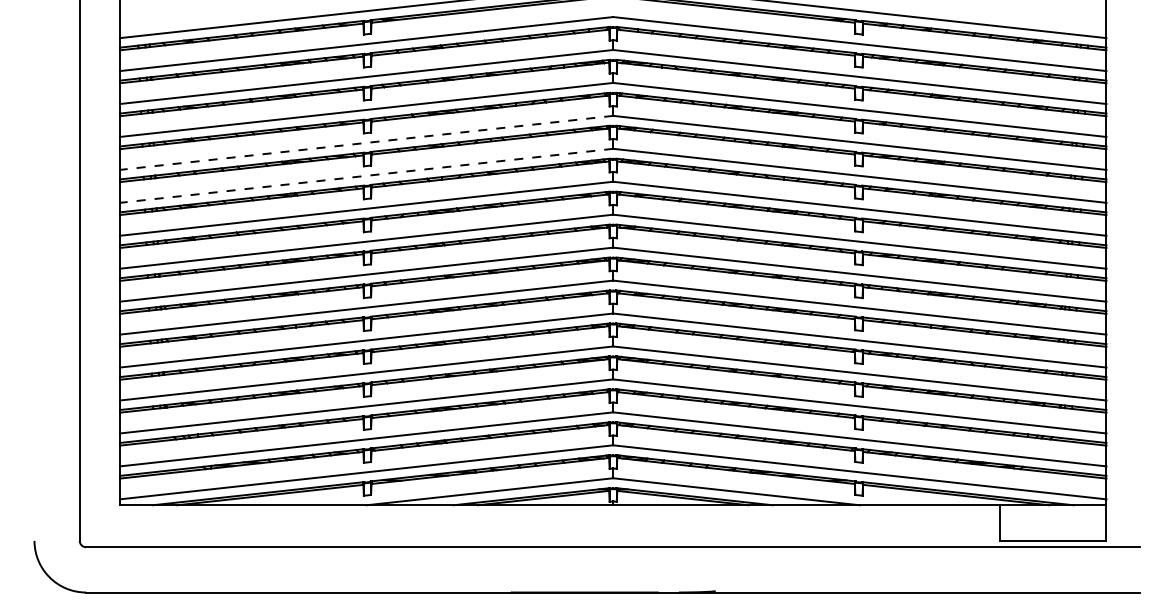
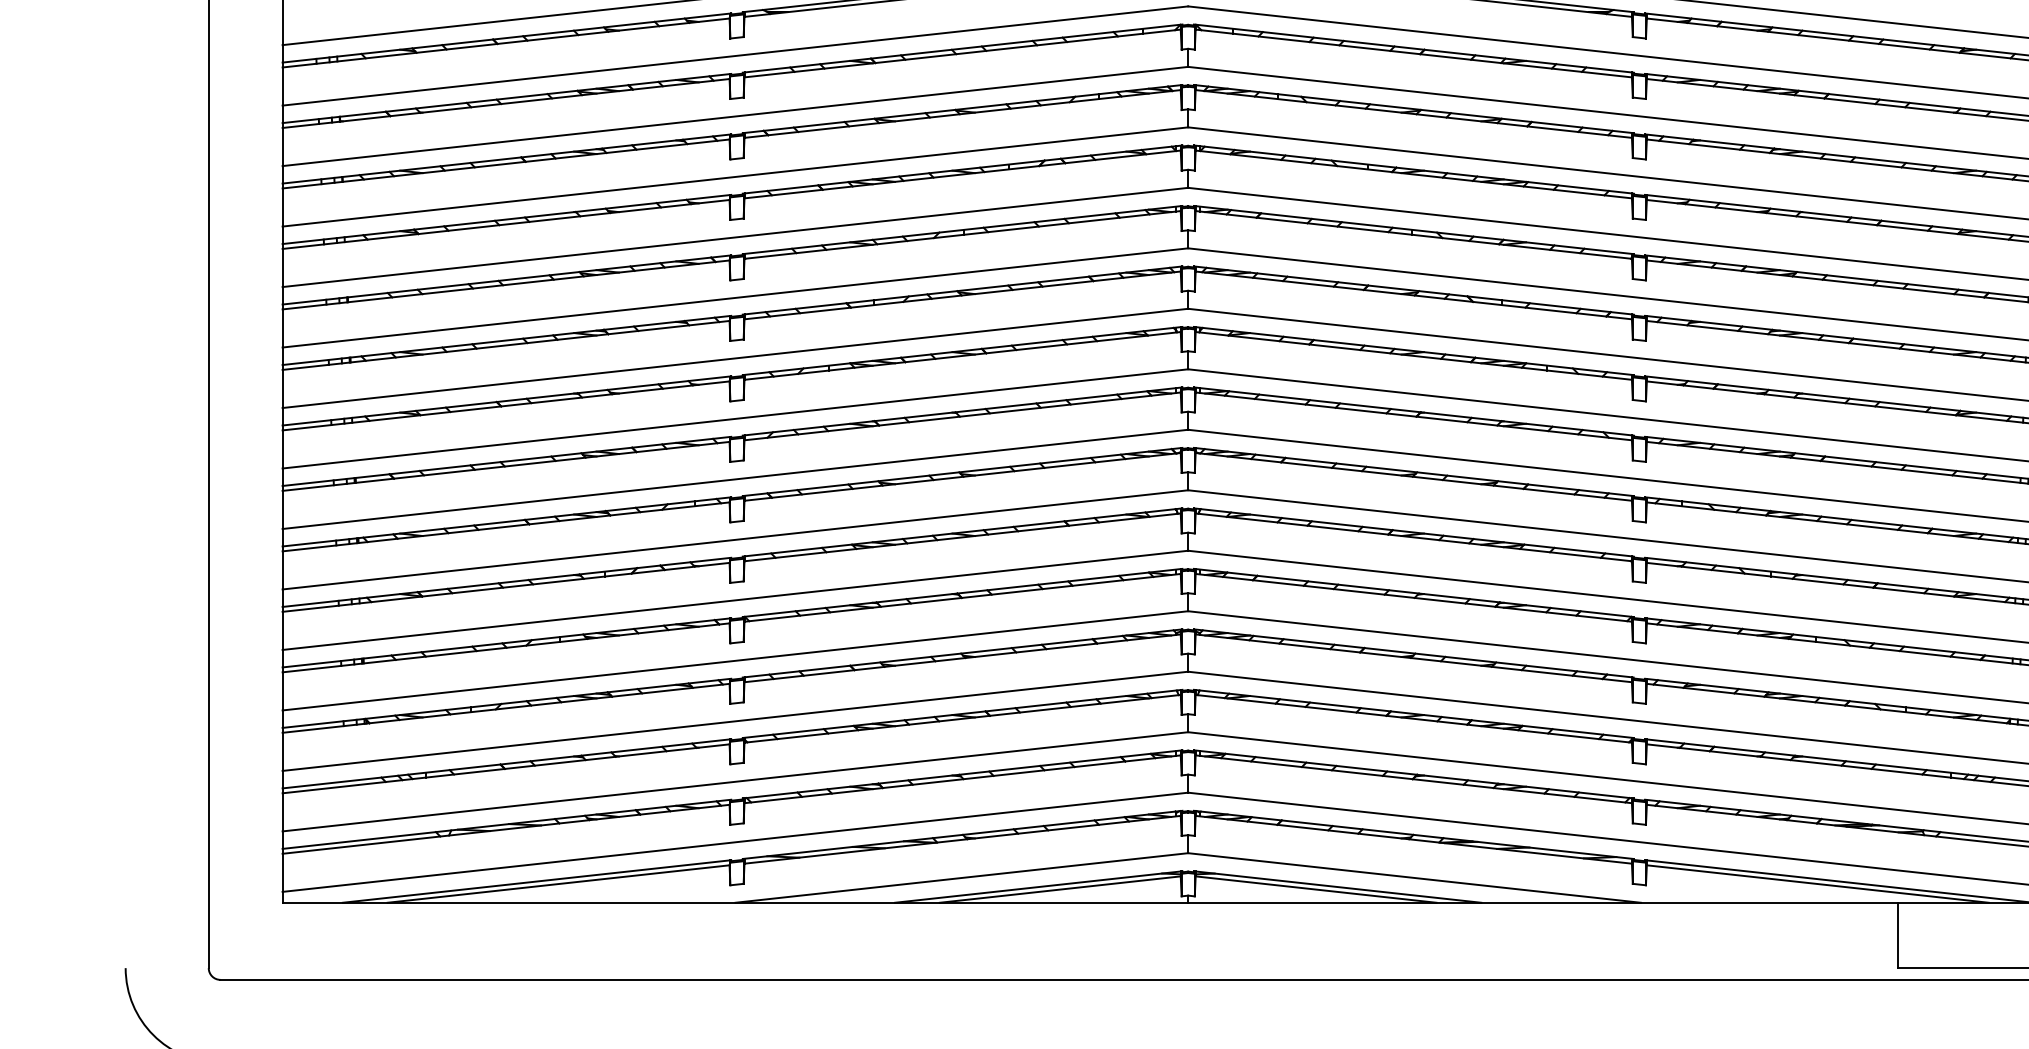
line: (366, 142) -> (735, 236), dashed -> solid
line: (366, 175) -> (735, 297), dashed -> solid

